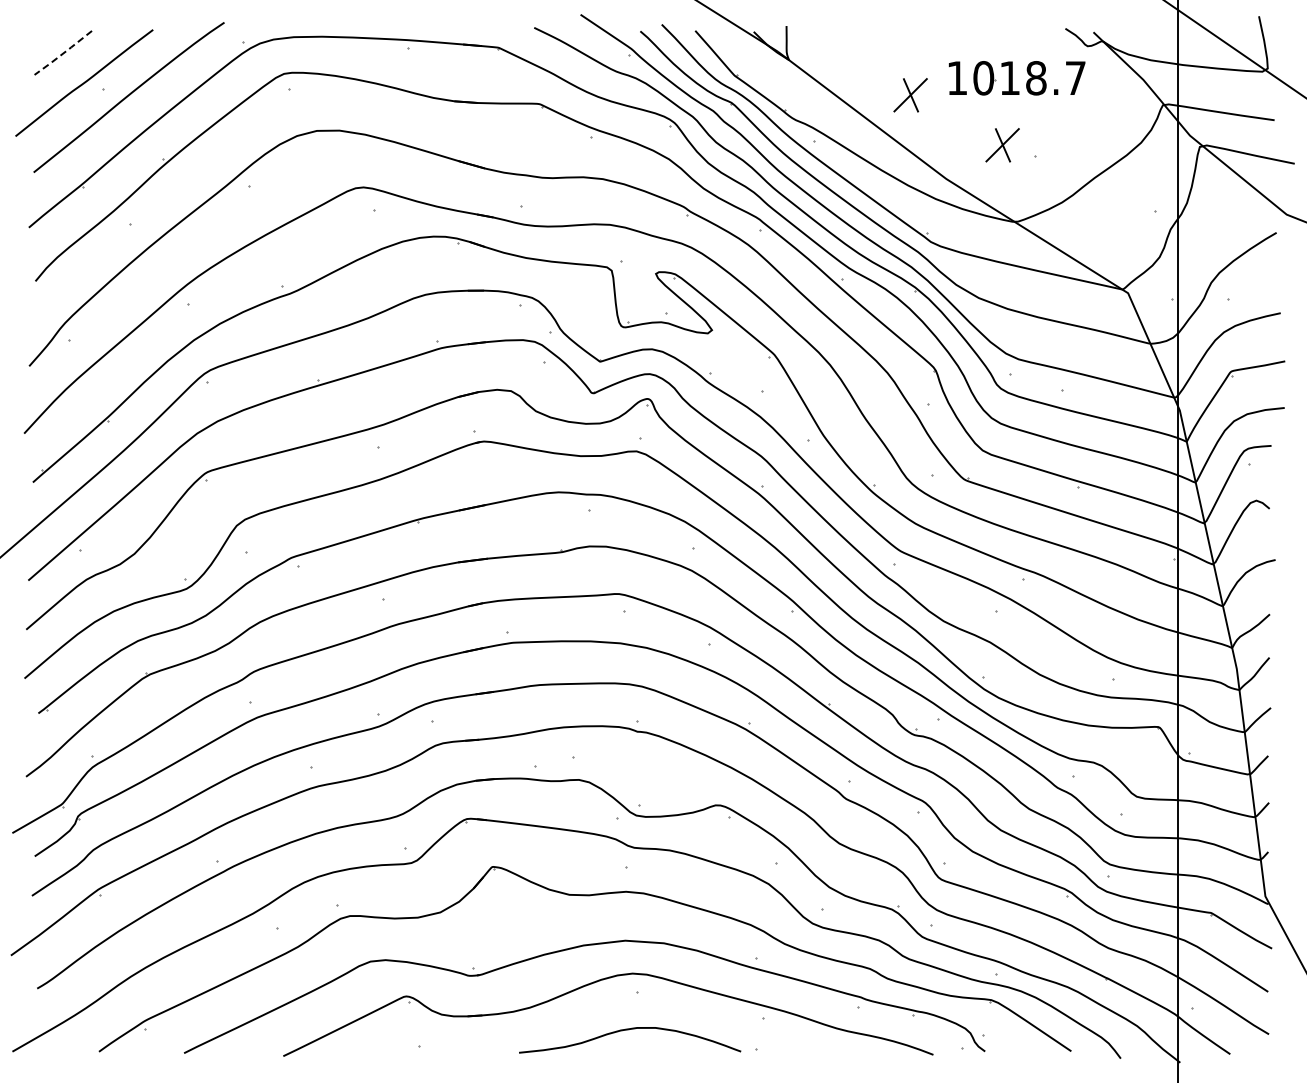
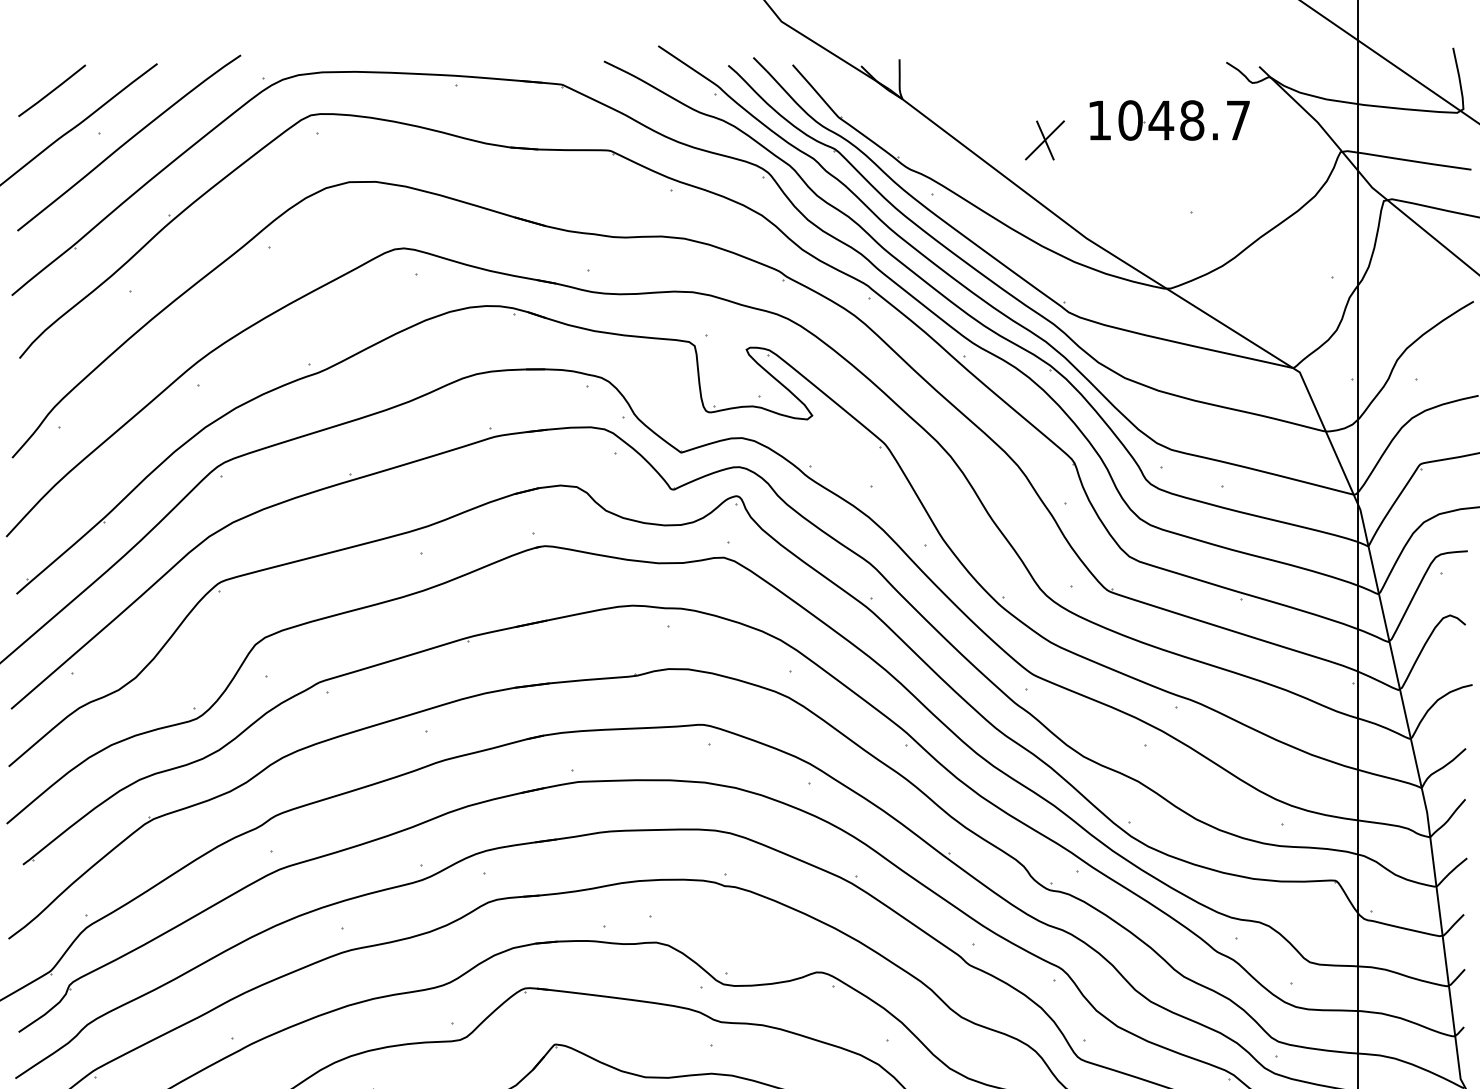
line: (63, 53) -> (52, 91), dashed -> solid
text: (1009, 77) -> (1160, 119), 1018.7 -> 1048.7
part: (1002, 145) -> (1152, 199), removed

